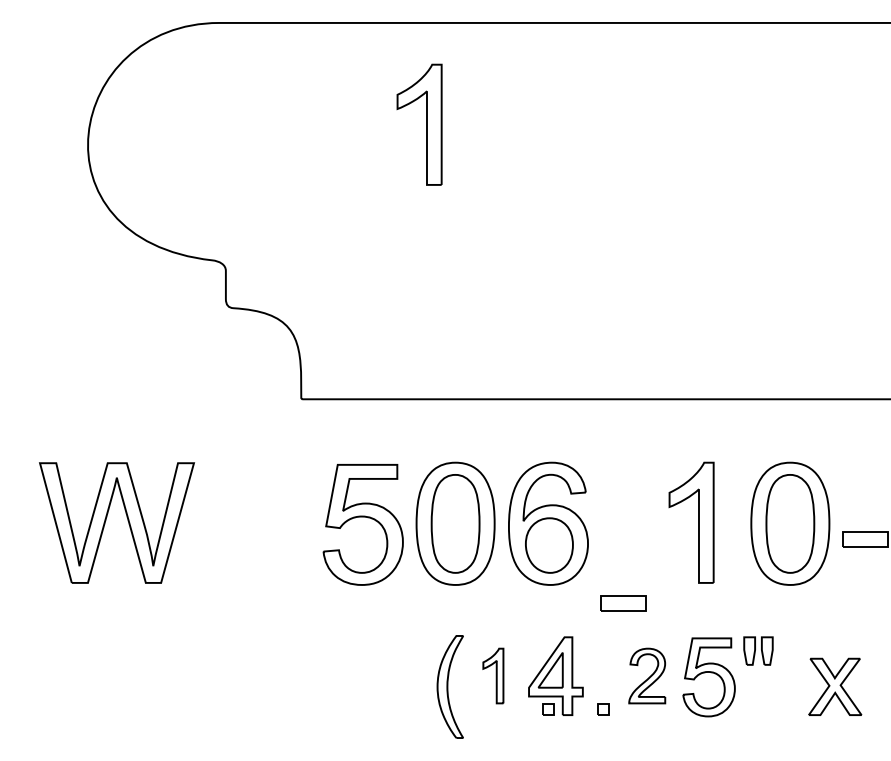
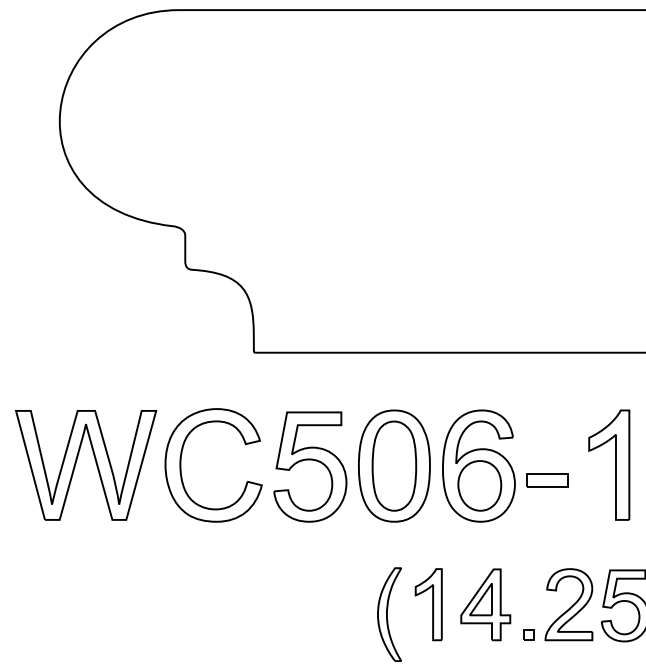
part: (426, 124) -> (367, 102), removed
part: (221, 522) -> (181, 464), added
part: (623, 603) -> (547, 480), moved
part: (493, 675) -> (428, 604), size x1.43
part: (646, 675) -> (568, 604), size x1.43
part: (548, 709) -> (478, 635), removed

